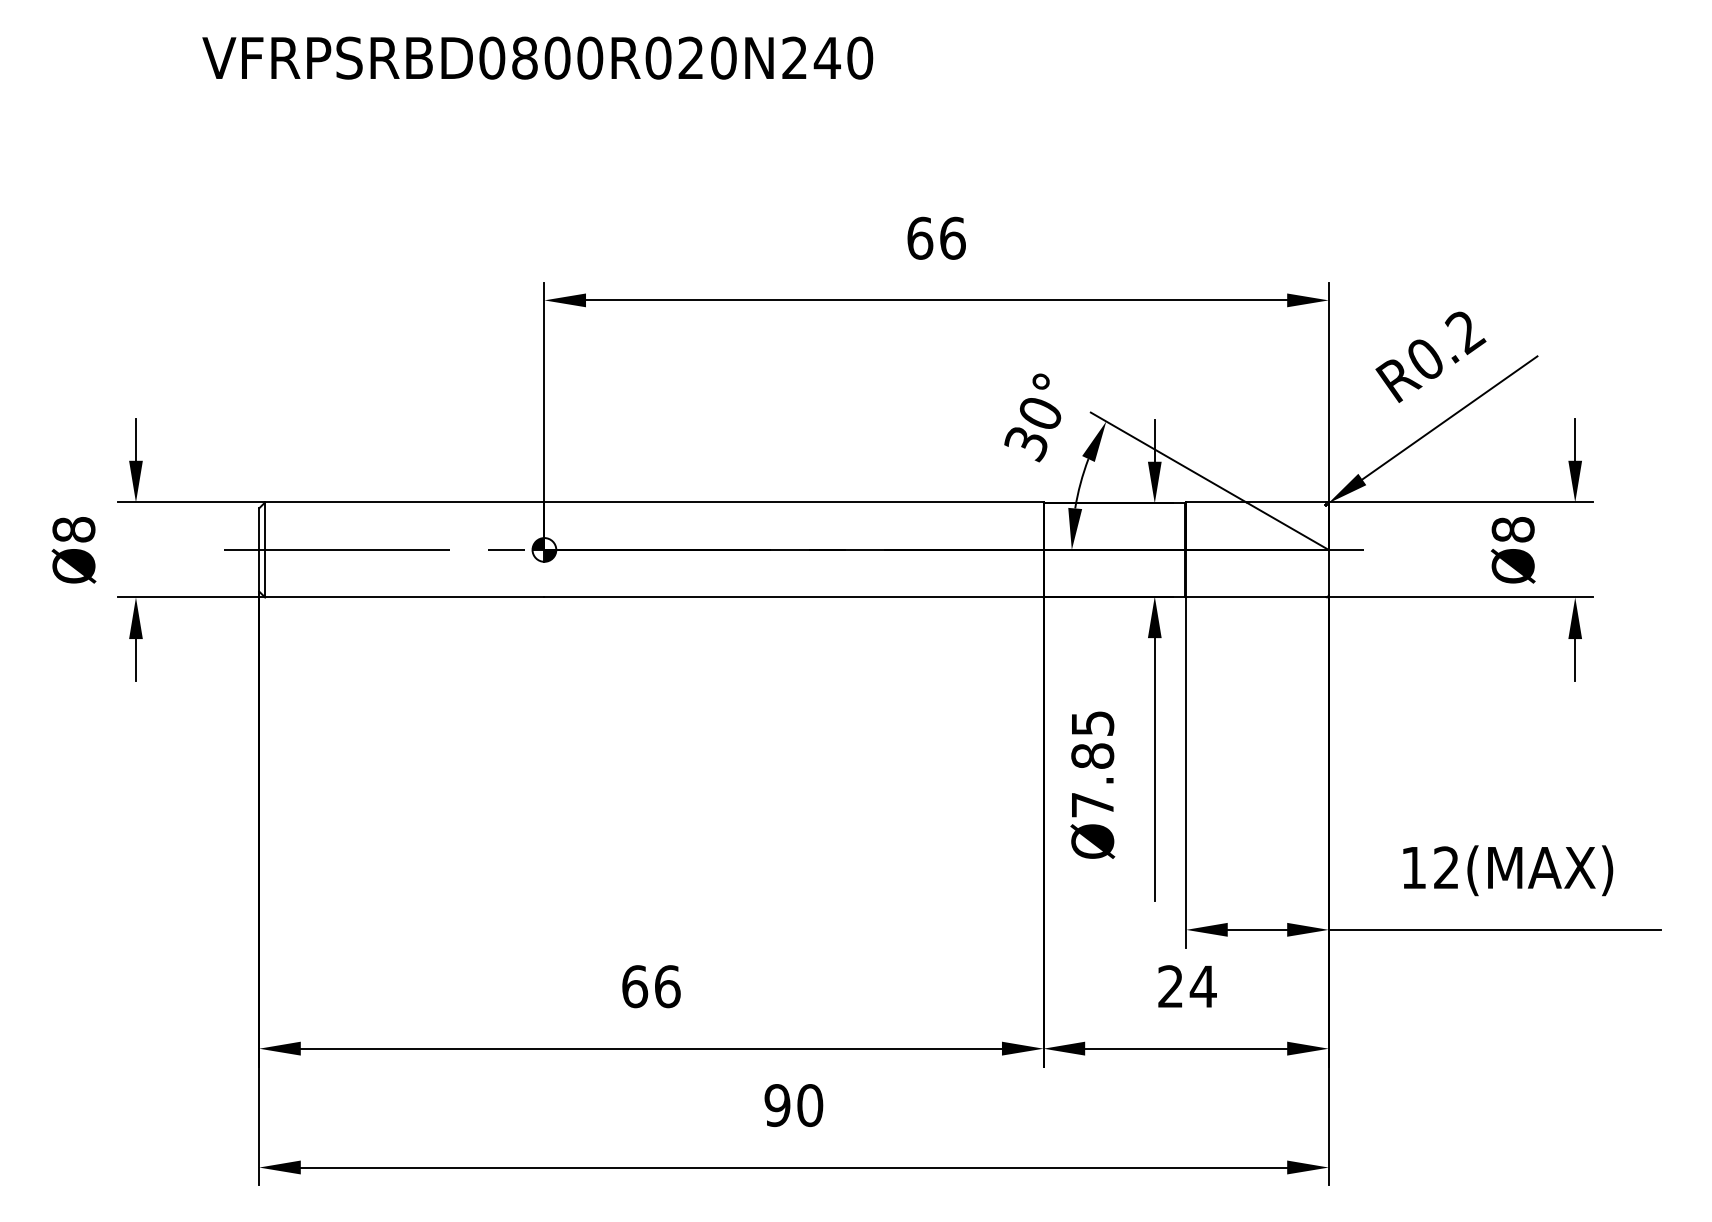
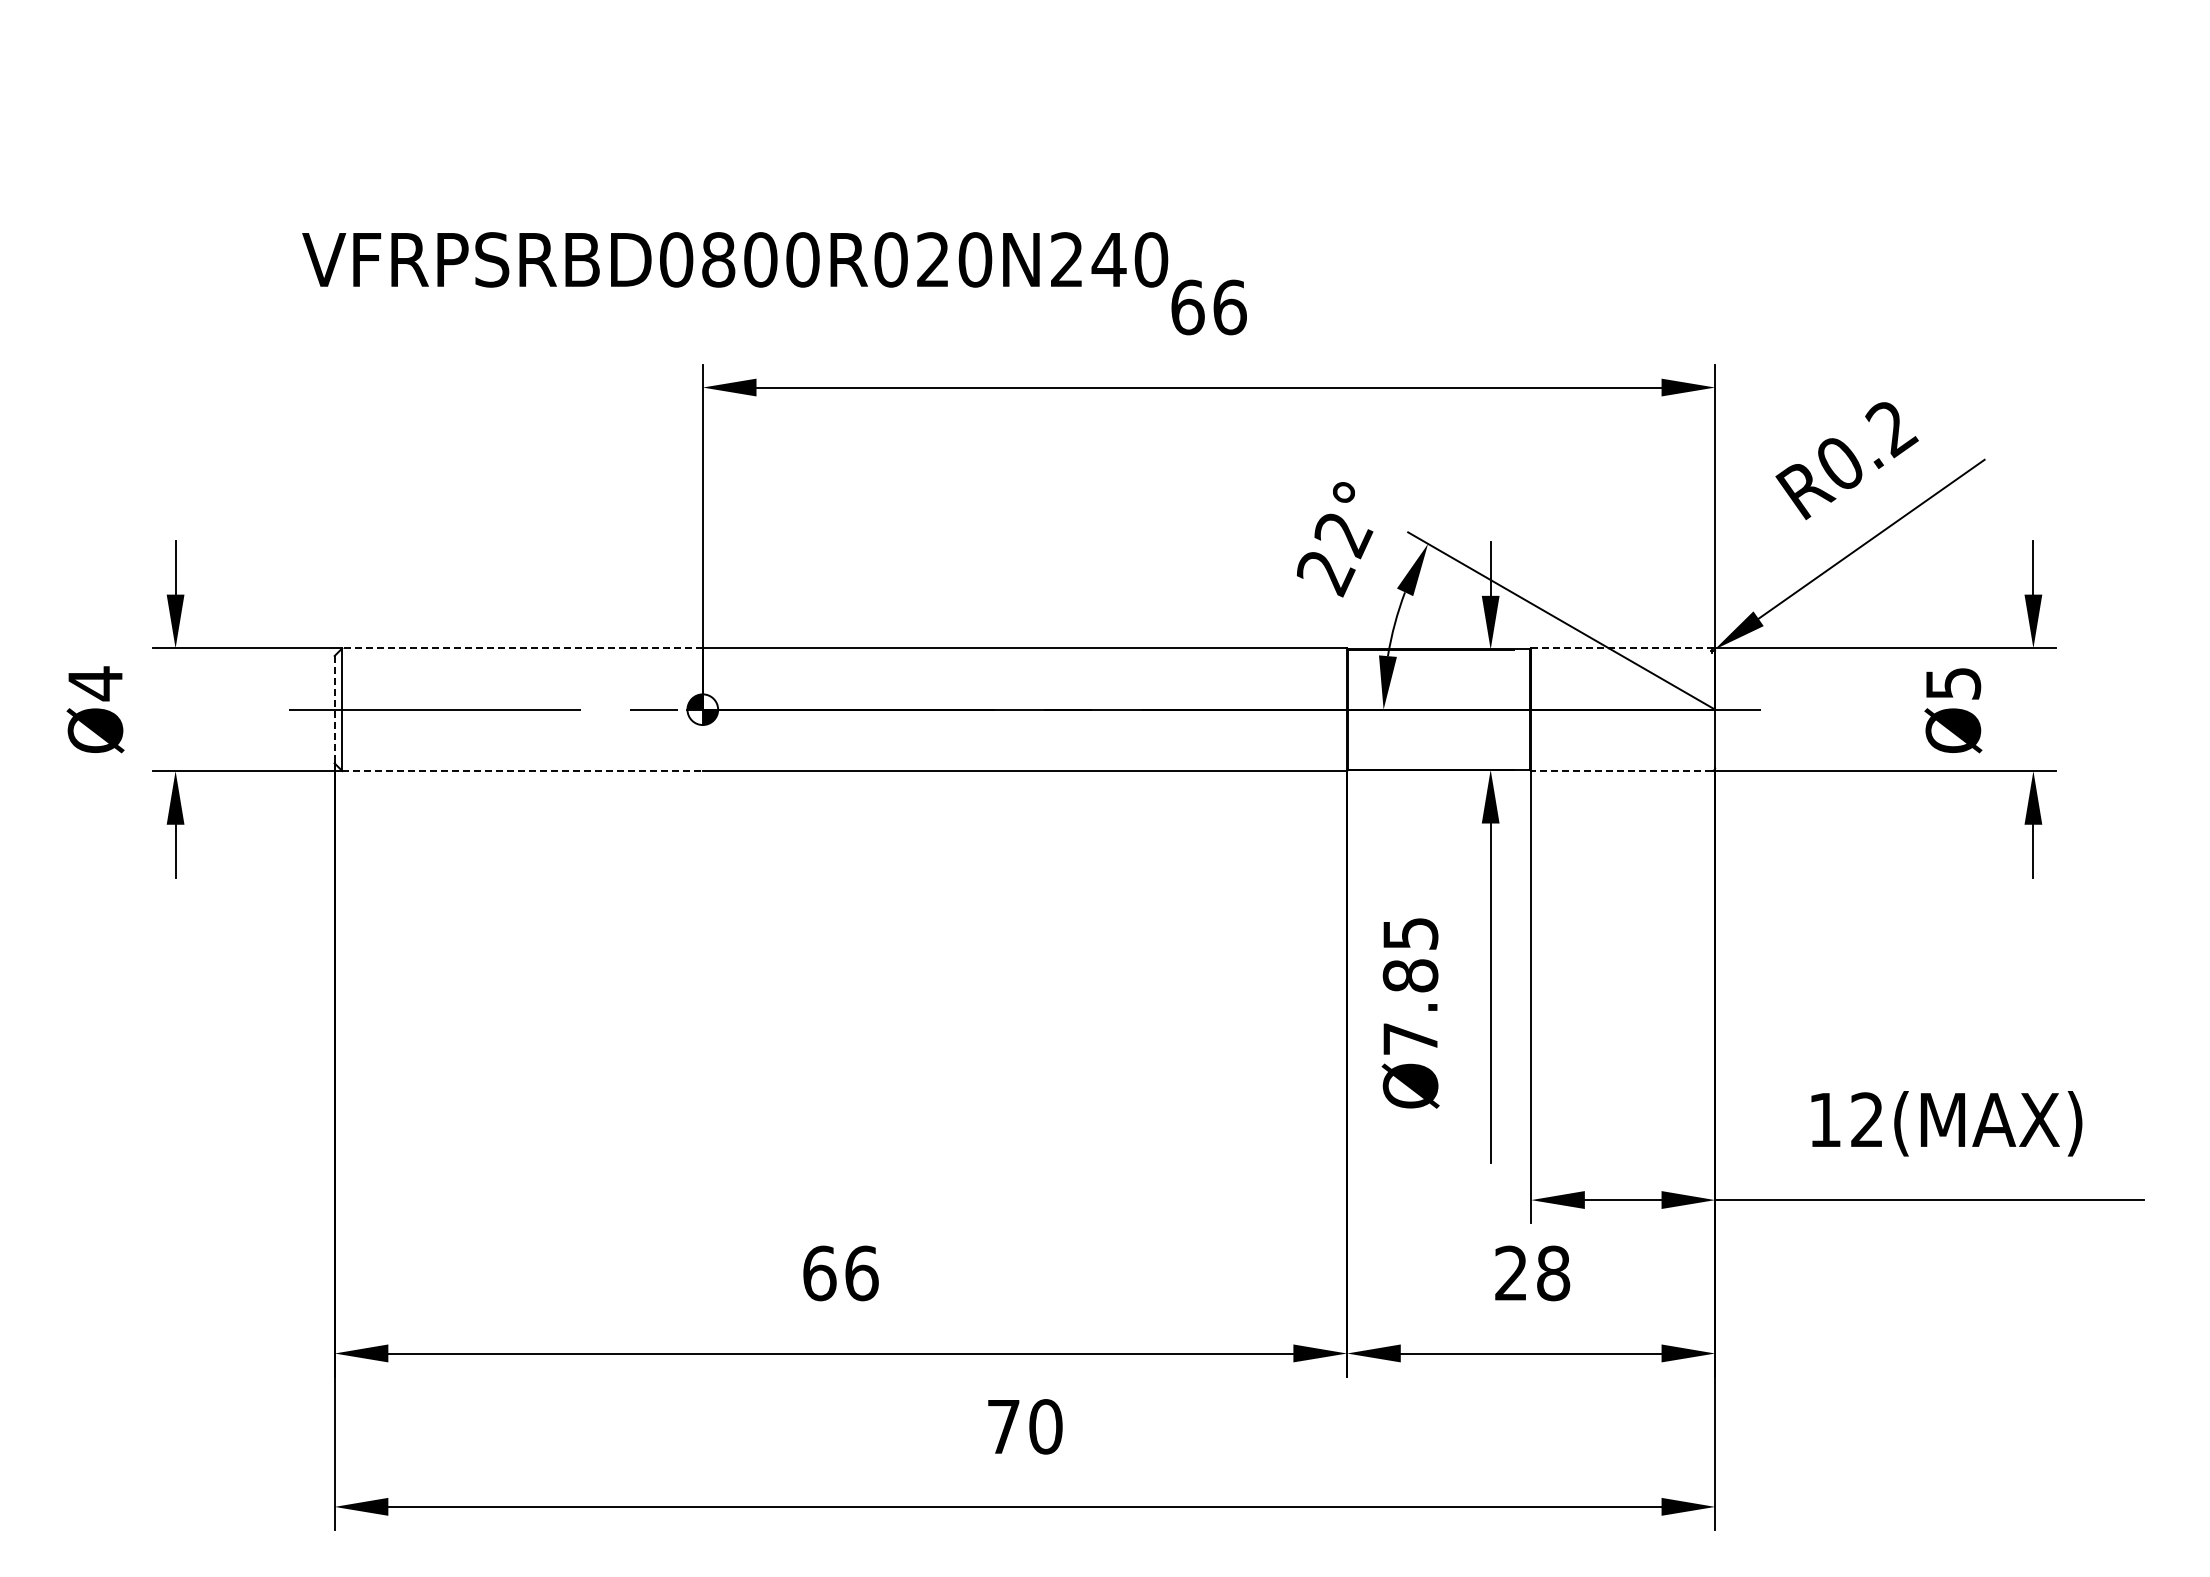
text: (537, 57) -> (735, 259), moved
text: (1033, 430) -> (1334, 555), 30° -> 22°
line: (404, 502) -> (522, 648), solid -> dashed
line: (1256, 502) -> (1621, 648), solid -> dashed
text: (73, 529) -> (95, 683), Ø8 -> Ø4
text: (1513, 529) -> (1953, 683), Ø8 -> Ø5
line: (259, 549) -> (334, 709), solid -> dashed
line: (405, 597) -> (523, 771), solid -> dashed
line: (1256, 597) -> (1621, 771), solid -> dashed
text: (1202, 986) -> (1552, 1273), 24 -> 28
text: (777, 1105) -> (1003, 1426), 90 -> 70

